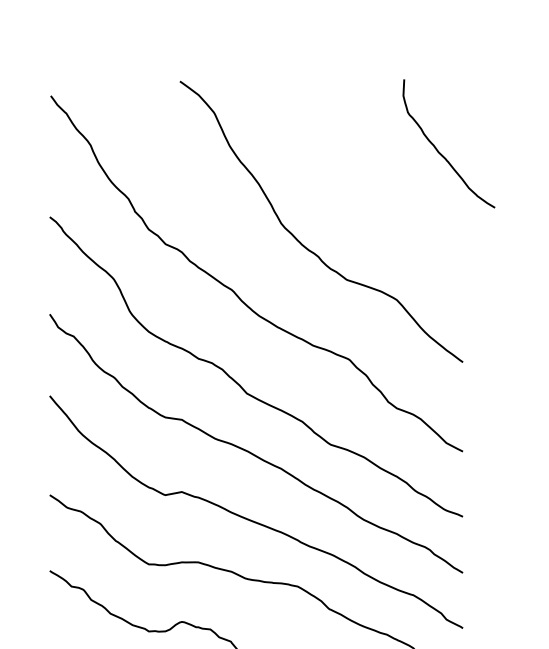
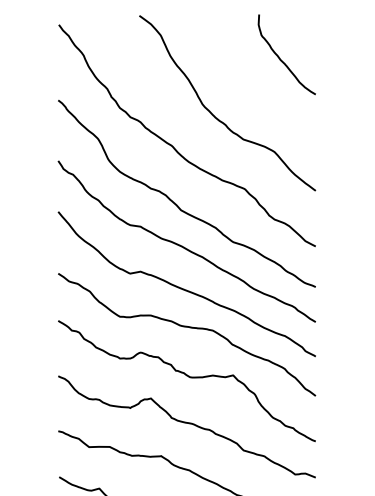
curve: (440, 151) -> (281, 59), moved

